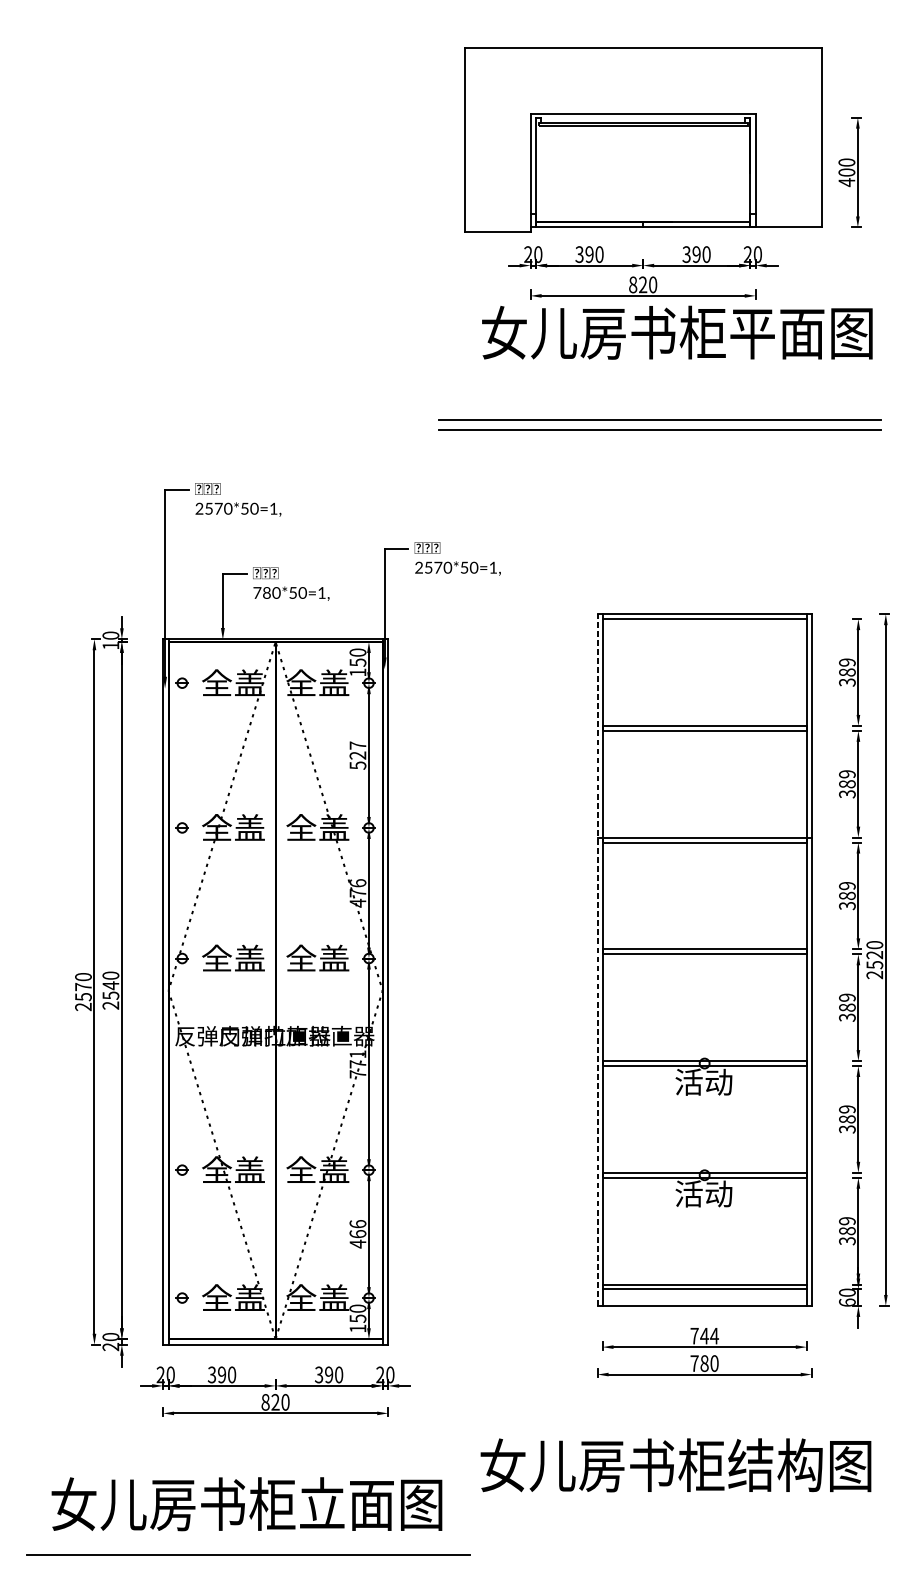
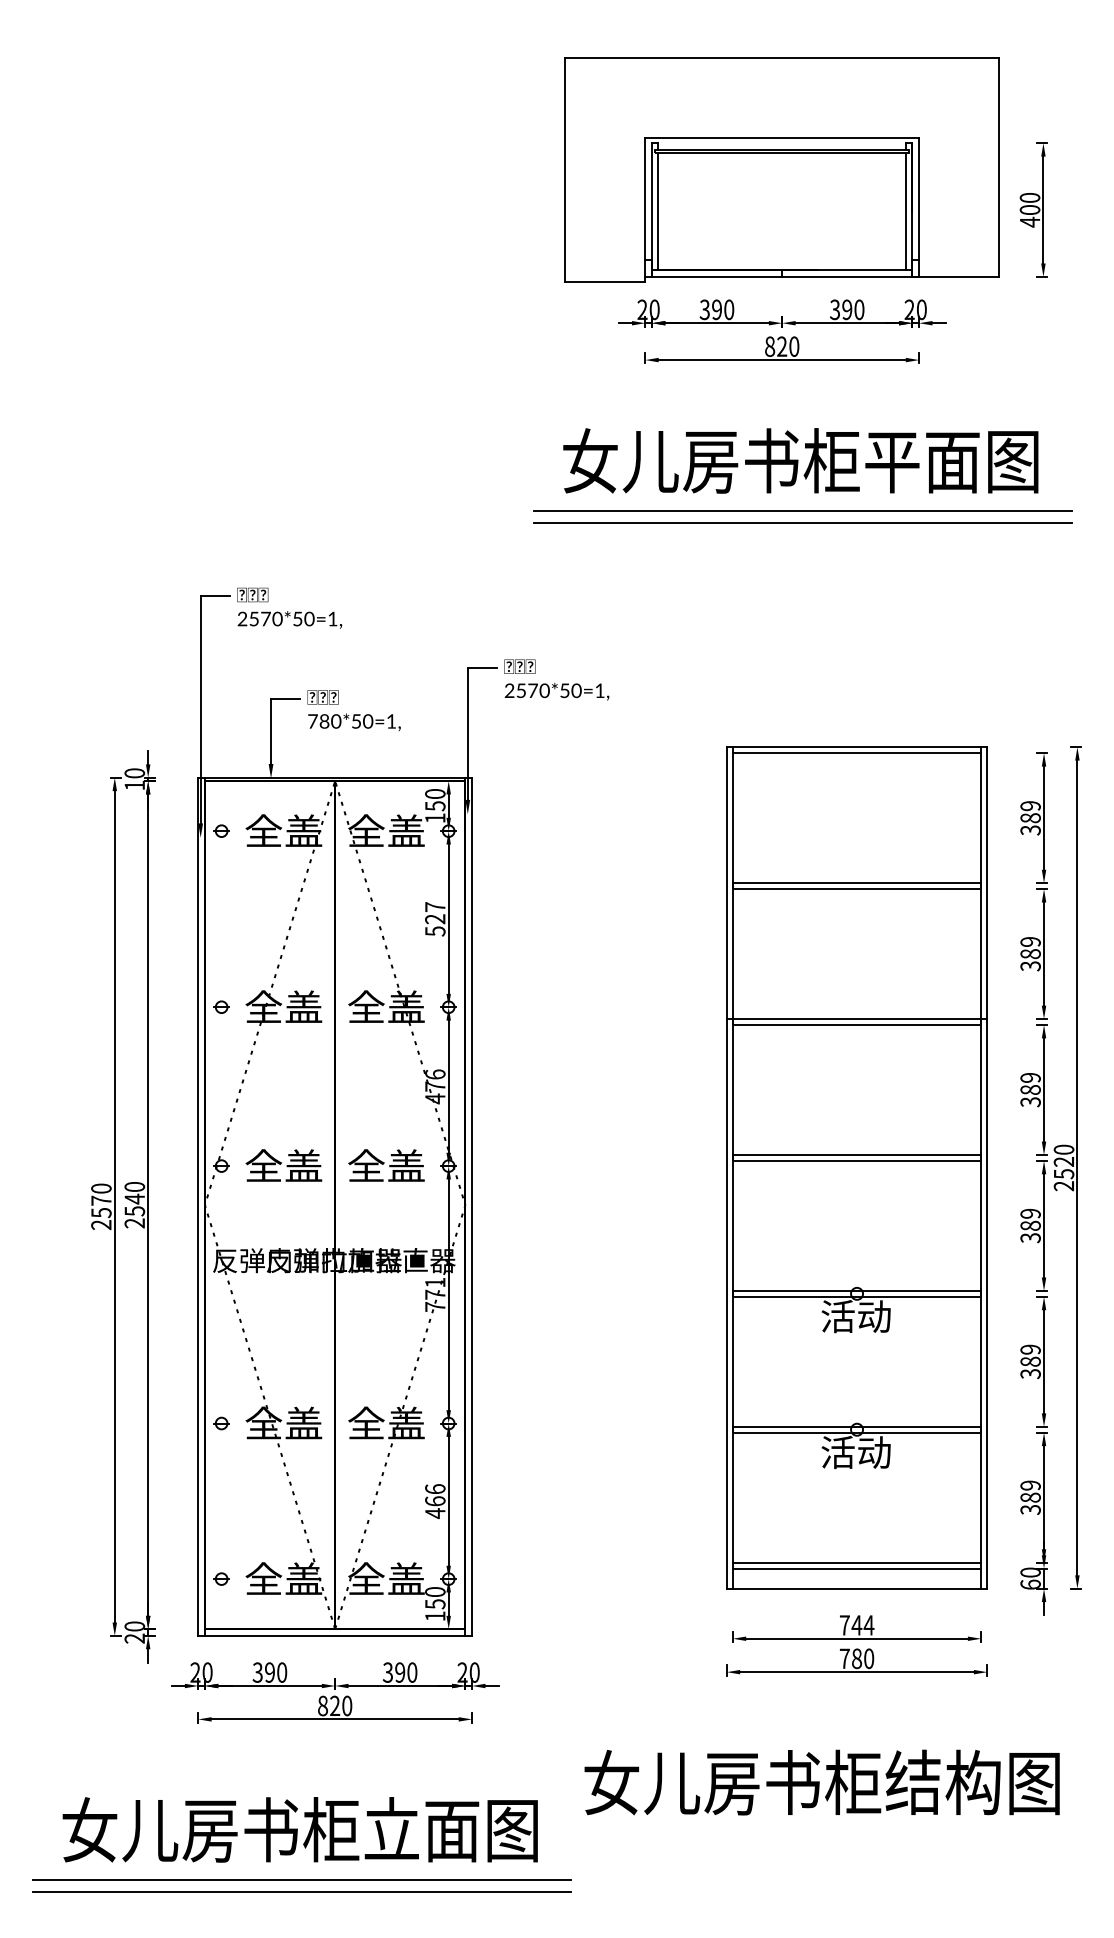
line: (541, 173) -> (658, 211), added
line: (745, 173) -> (906, 211), added
text: (677, 332) -> (800, 460), moved
line: (597, 959) -> (726, 1167), dashed -> solid
line: (248, 1545) -> (302, 1879), added

